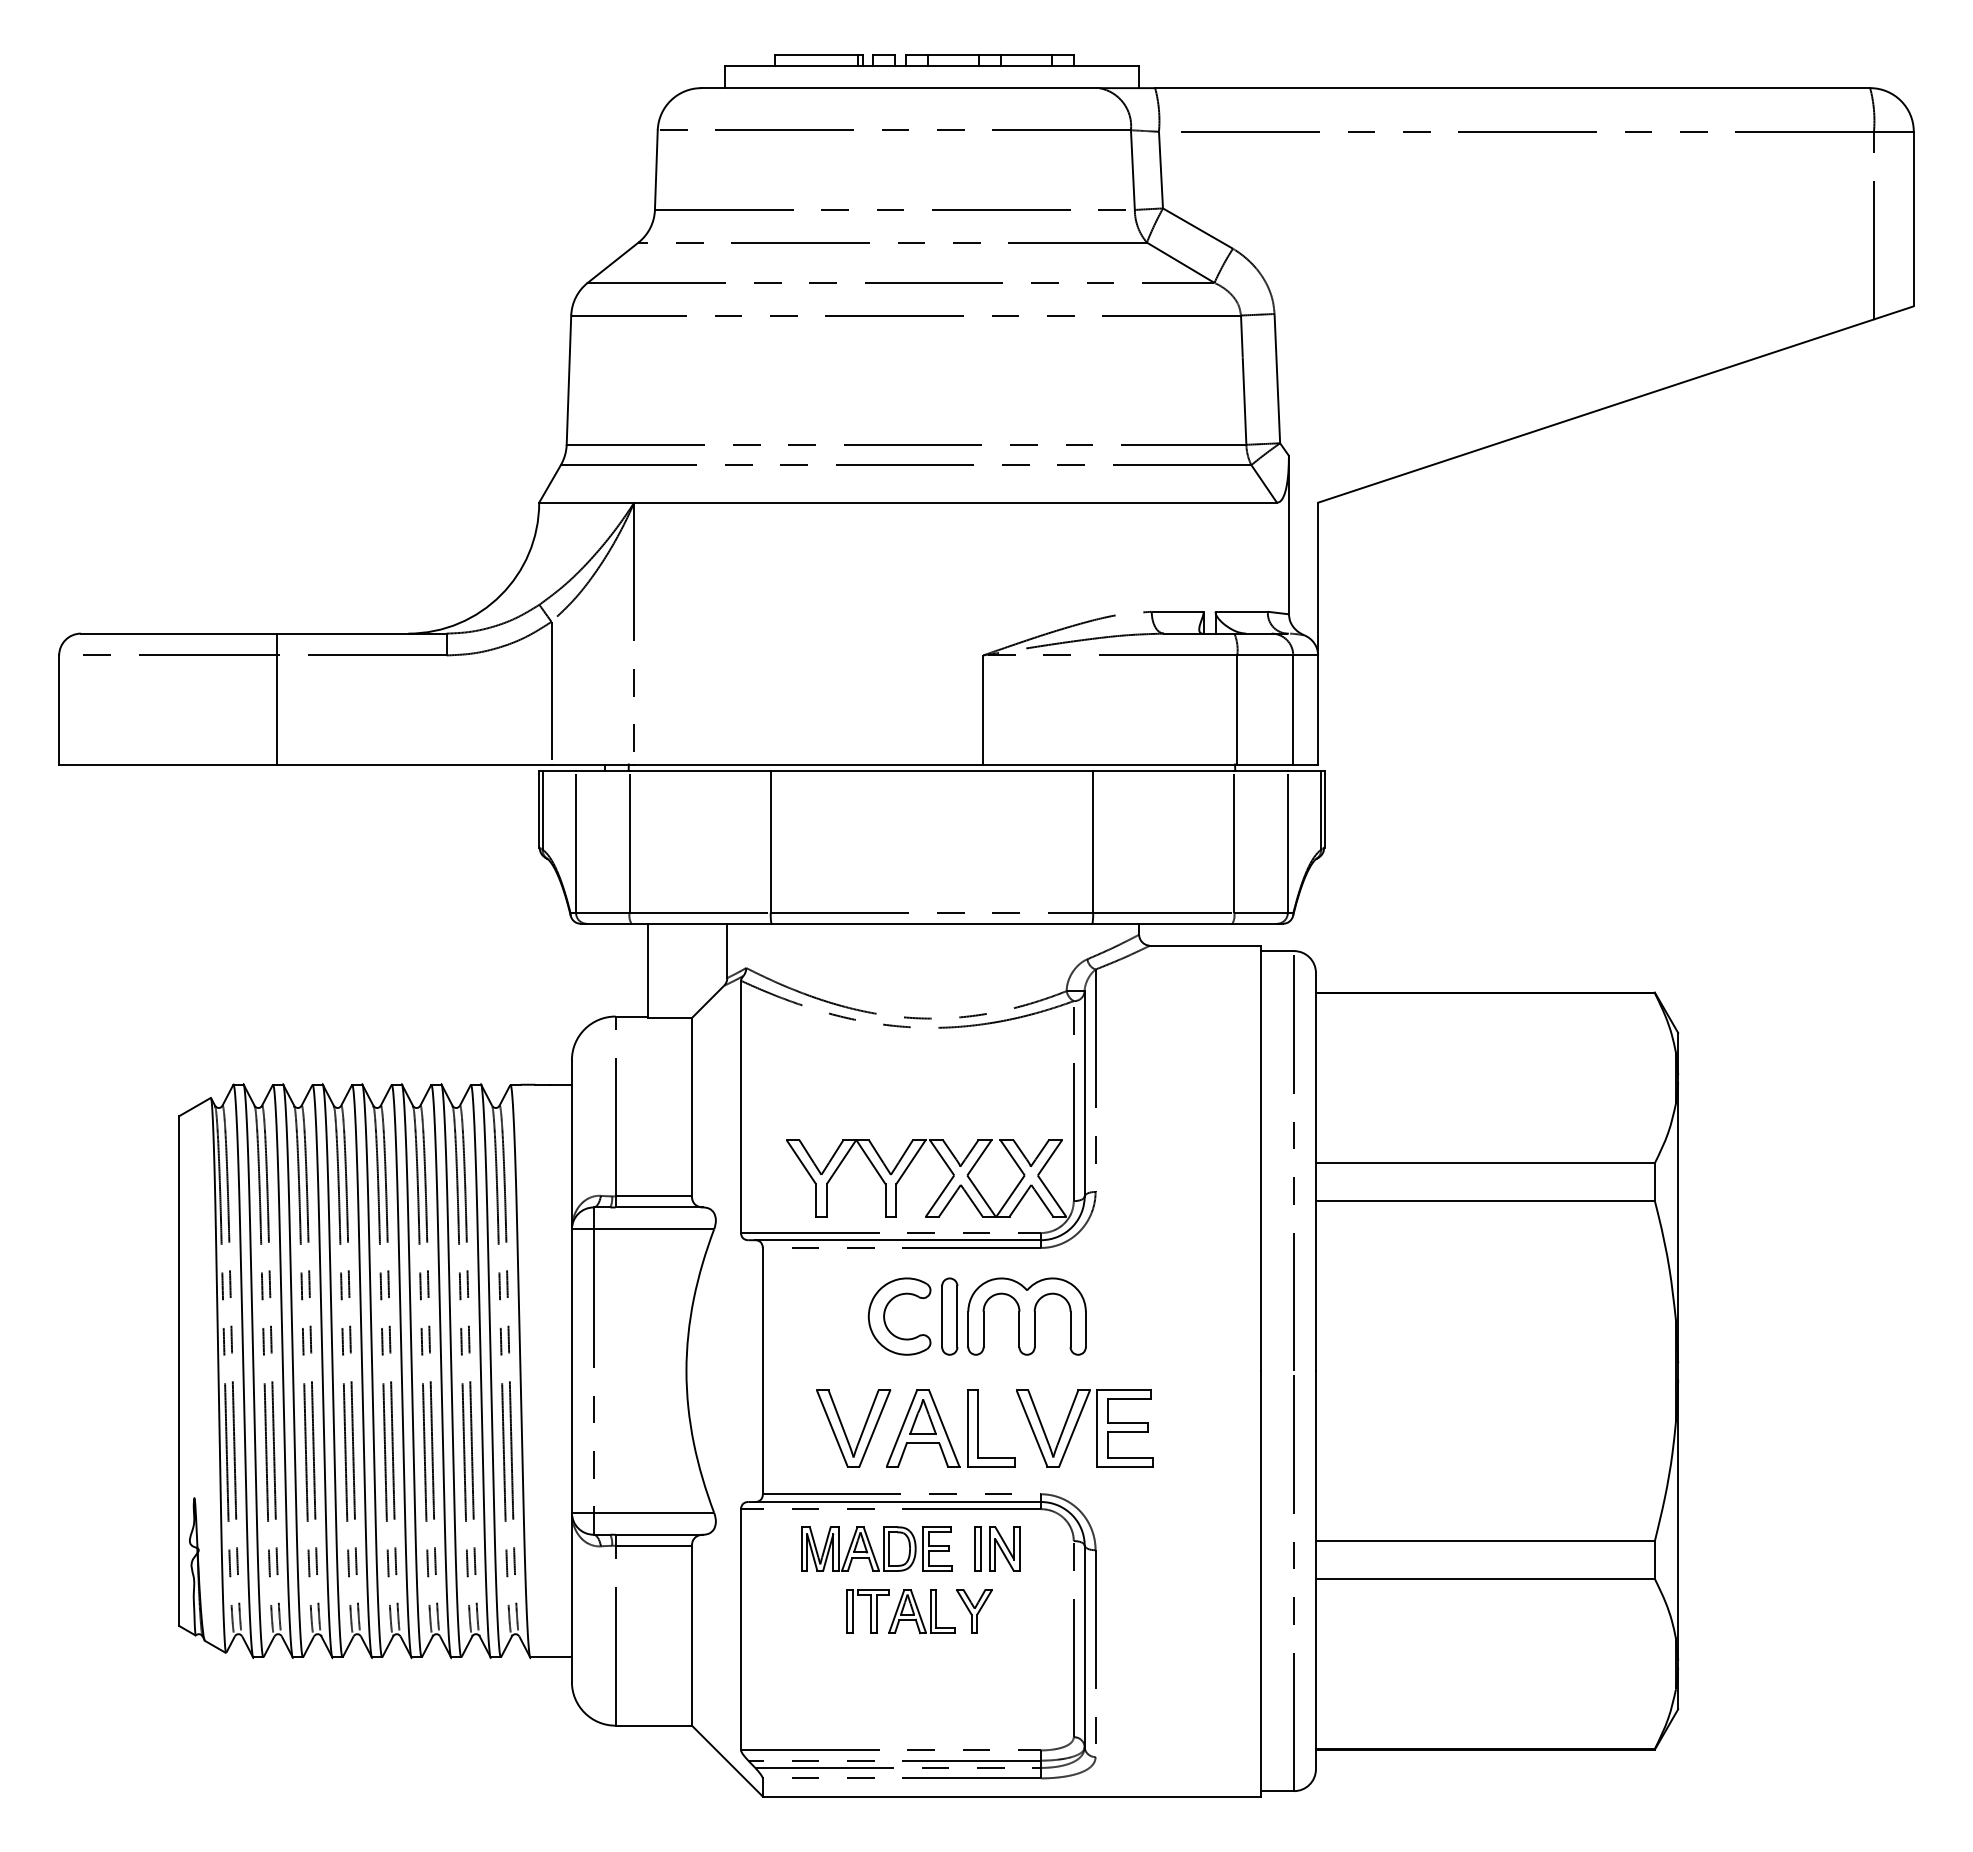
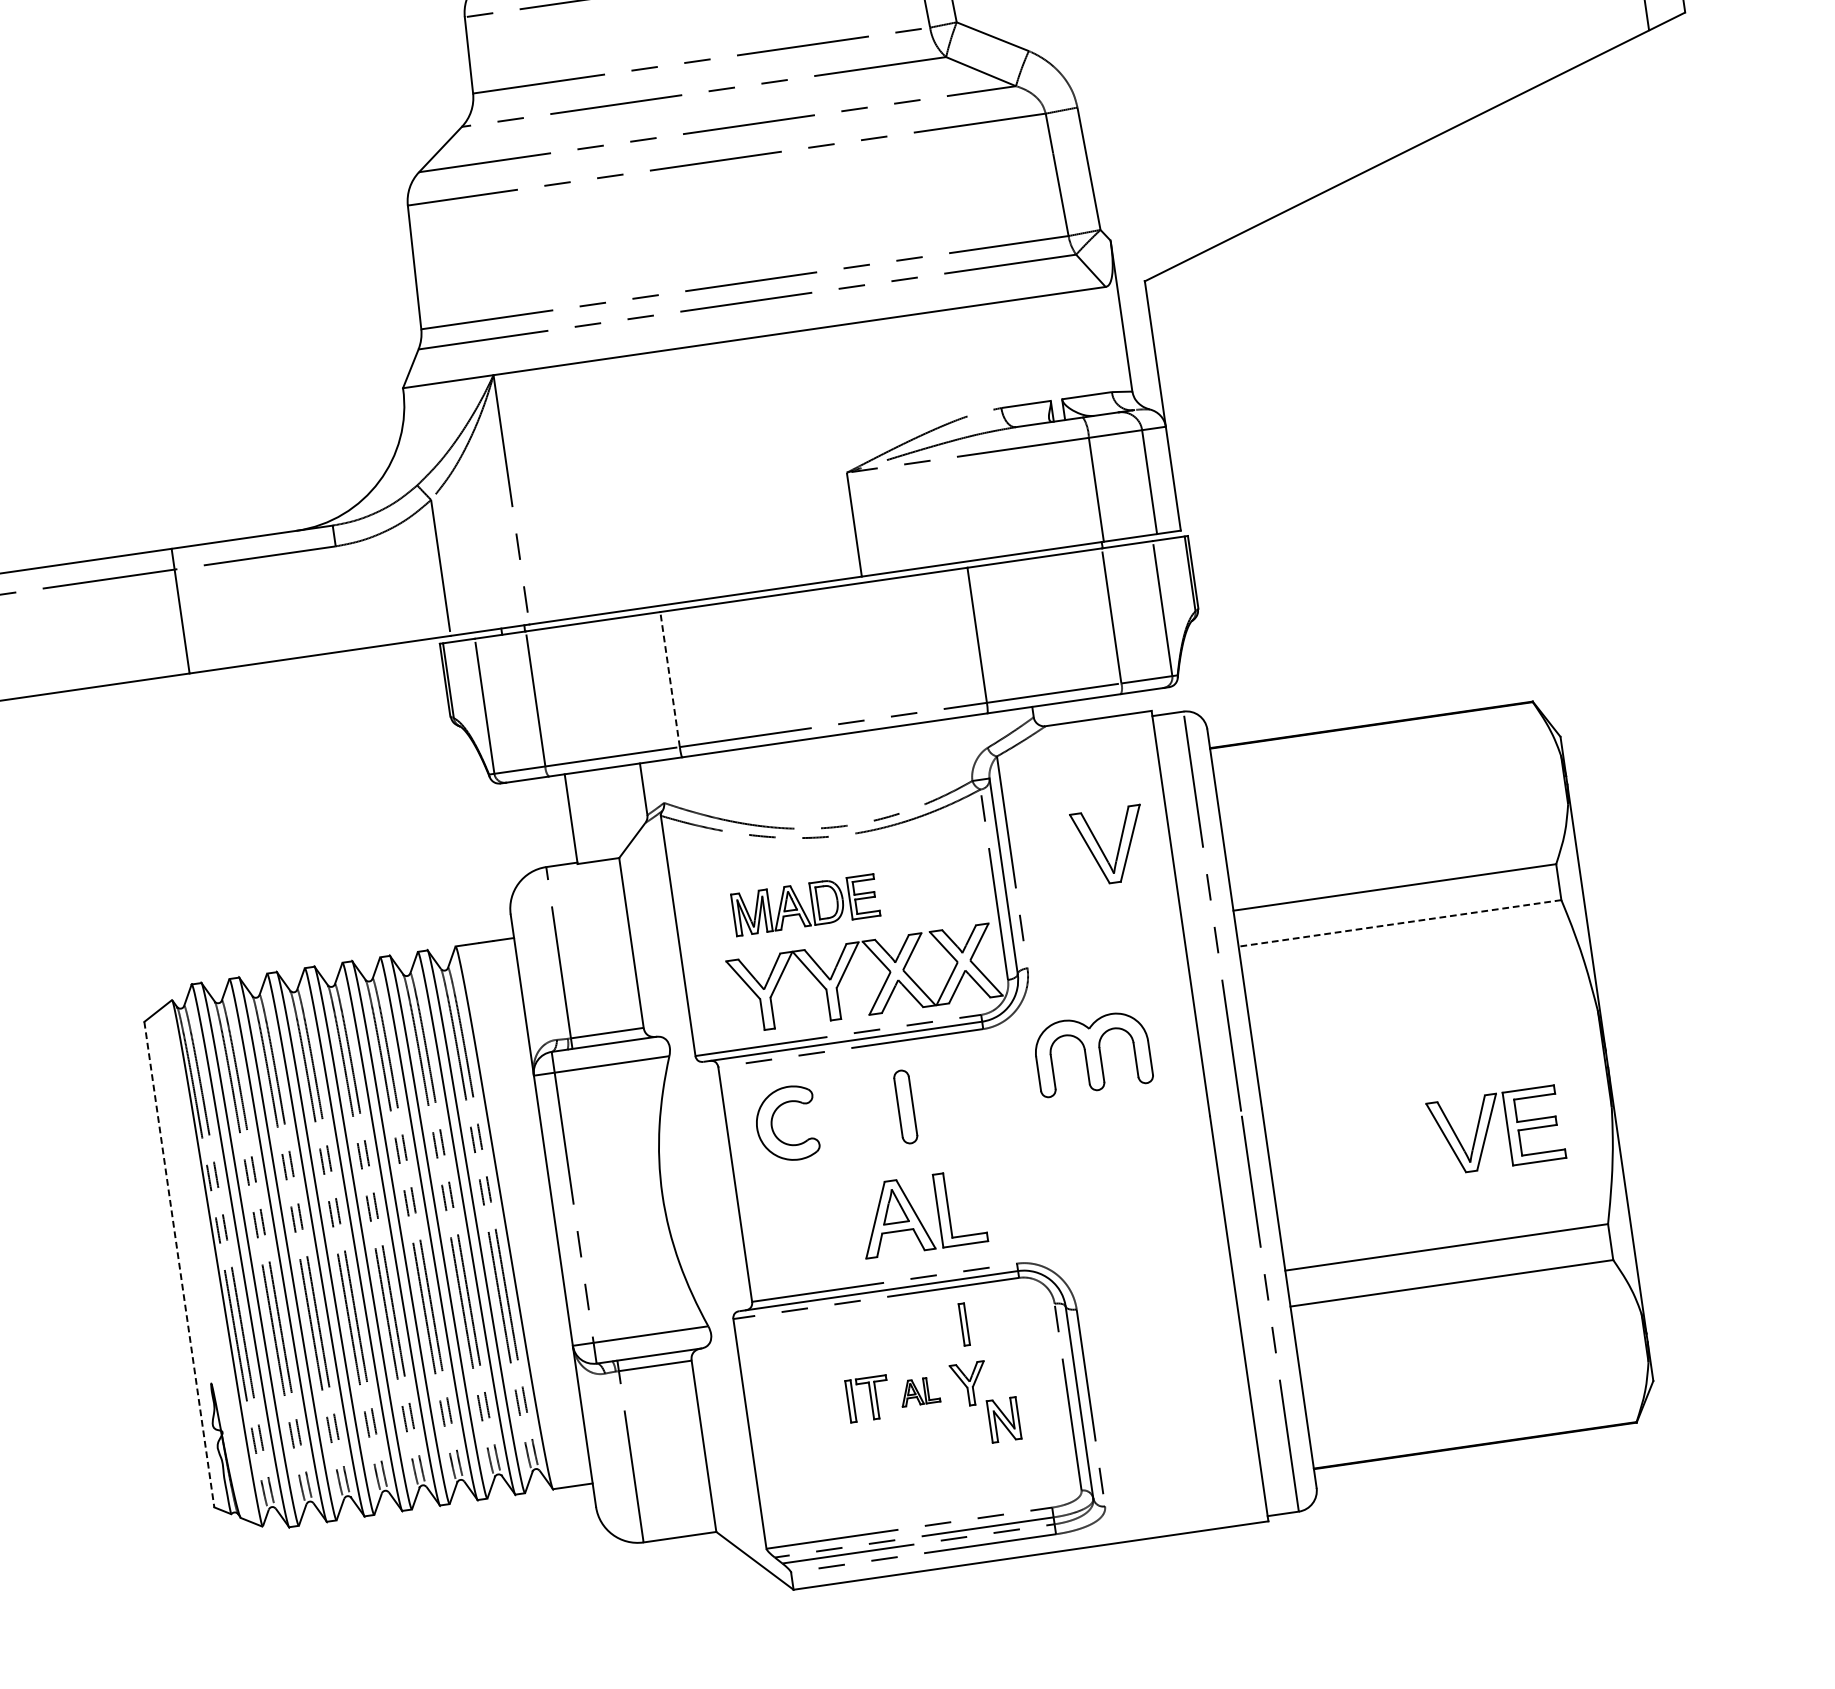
line: (770, 842) -> (669, 680), solid -> dashed
line: (1484, 1201) -> (1399, 923), solid -> dashed
part: (885, 1314) -> (772, 1124), moved
part: (1026, 1316) -> (1092, 1053), moved
line: (179, 1371) -> (179, 1264), solid -> dashed
part: (1077, 1424) -> (1488, 1127), moved
part: (845, 1431) -> (1102, 850), moved
part: (876, 1548) -> (805, 904), moved
part: (1004, 1548) -> (1003, 1419), moved
part: (921, 1611) -> (919, 1391), size x0.6

